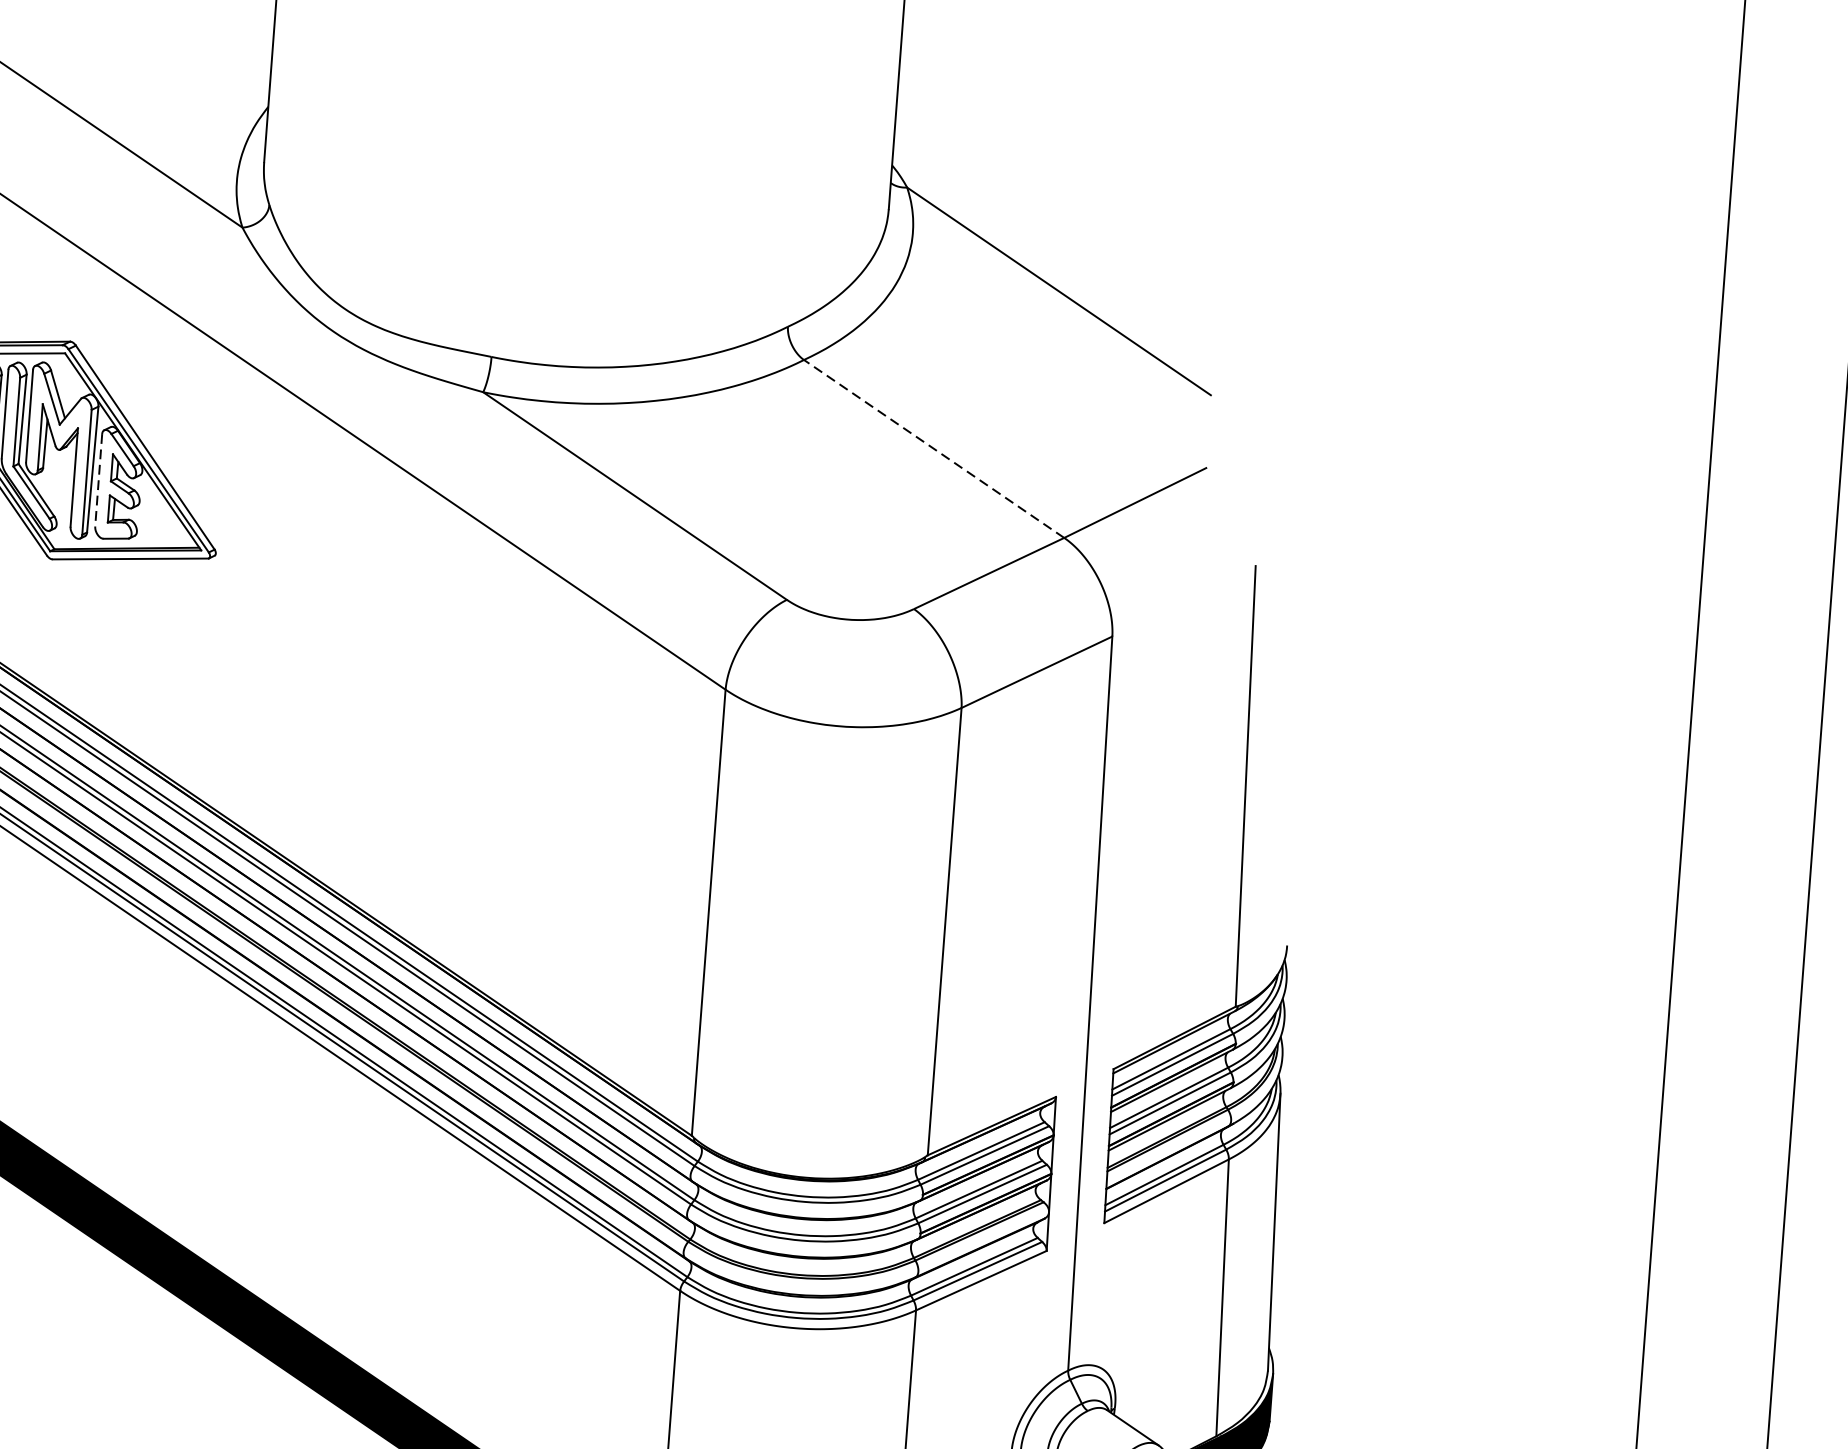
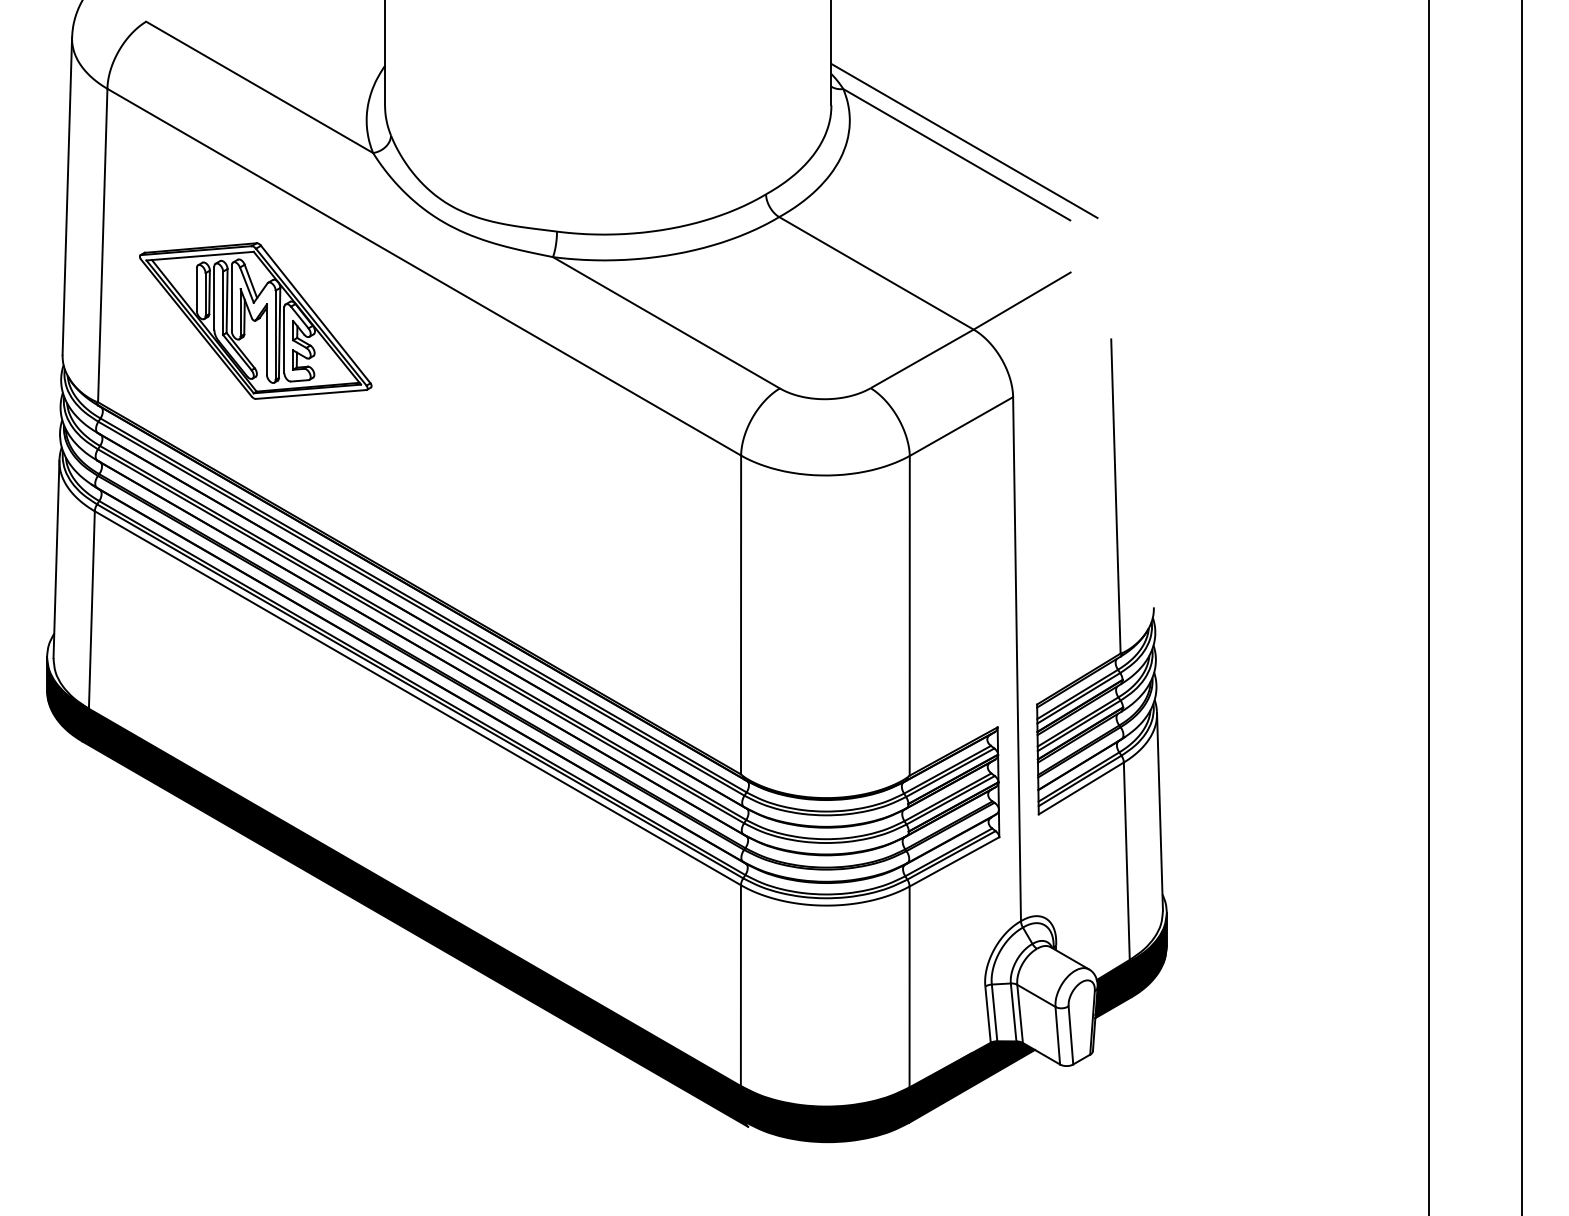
line: (1071, 272) -> (964, 140), added
line: (934, 449) -> (876, 273), dashed -> solid
line: (98, 480) -> (284, 340), dashed -> solid

